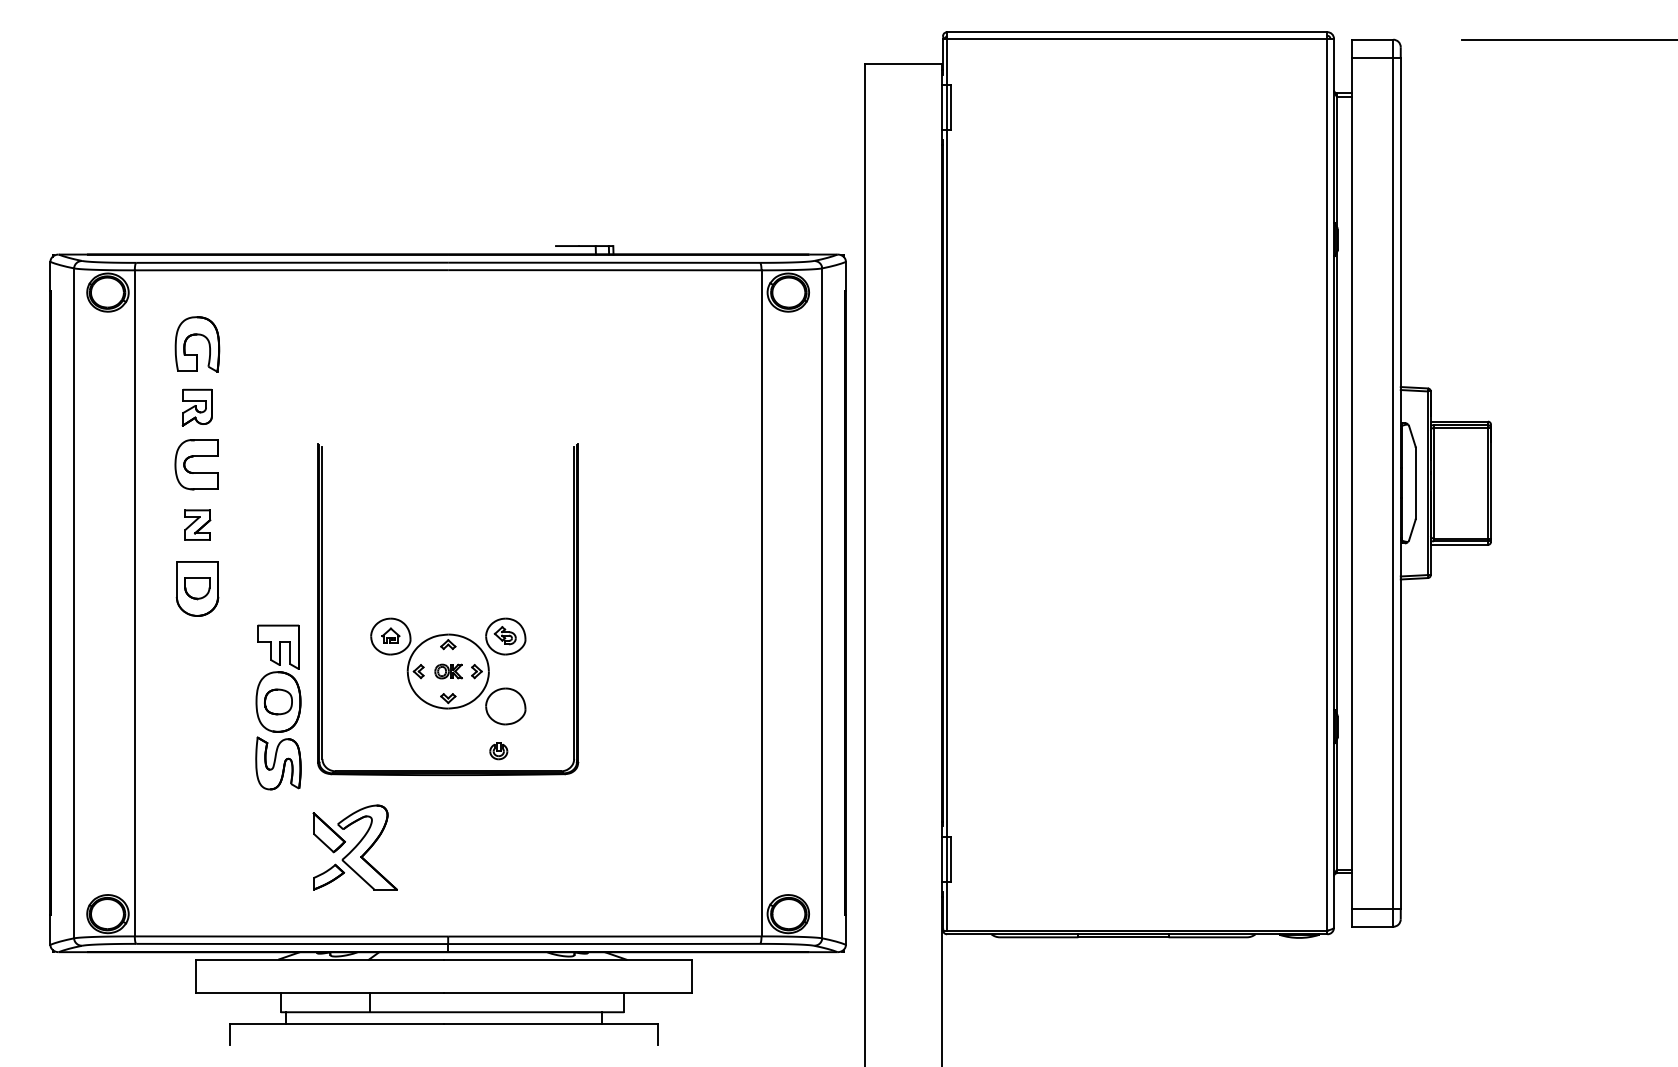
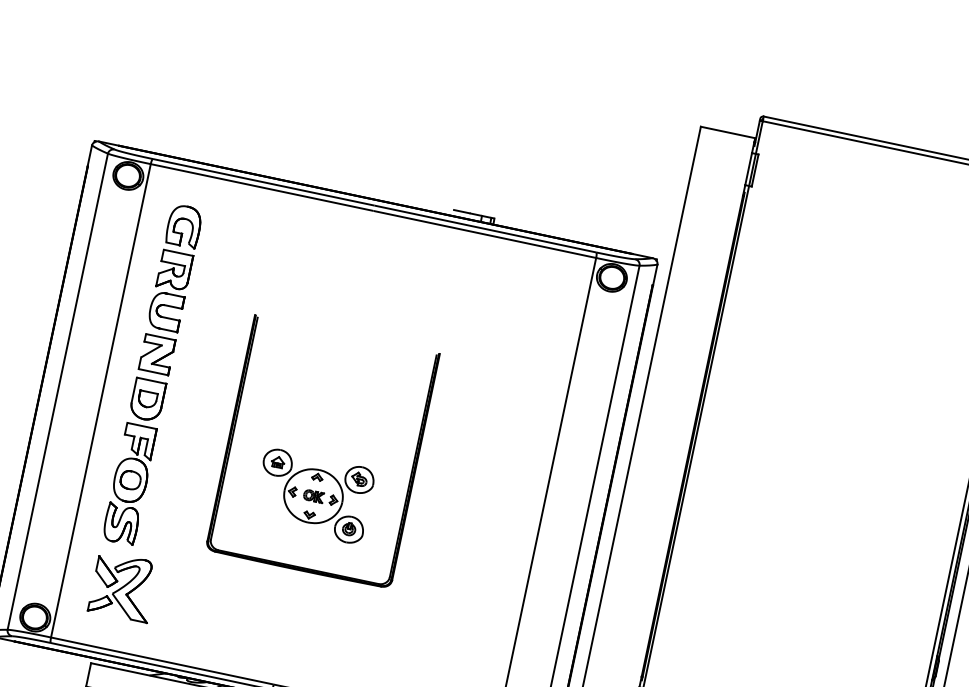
part: (197, 407) -> (174, 270), size x1.43
part: (197, 524) -> (157, 354), size x1.67
part: (278, 707) -> (129, 484), moved
part: (498, 751) -> (348, 529), moved
part: (354, 847) -> (123, 586), moved

